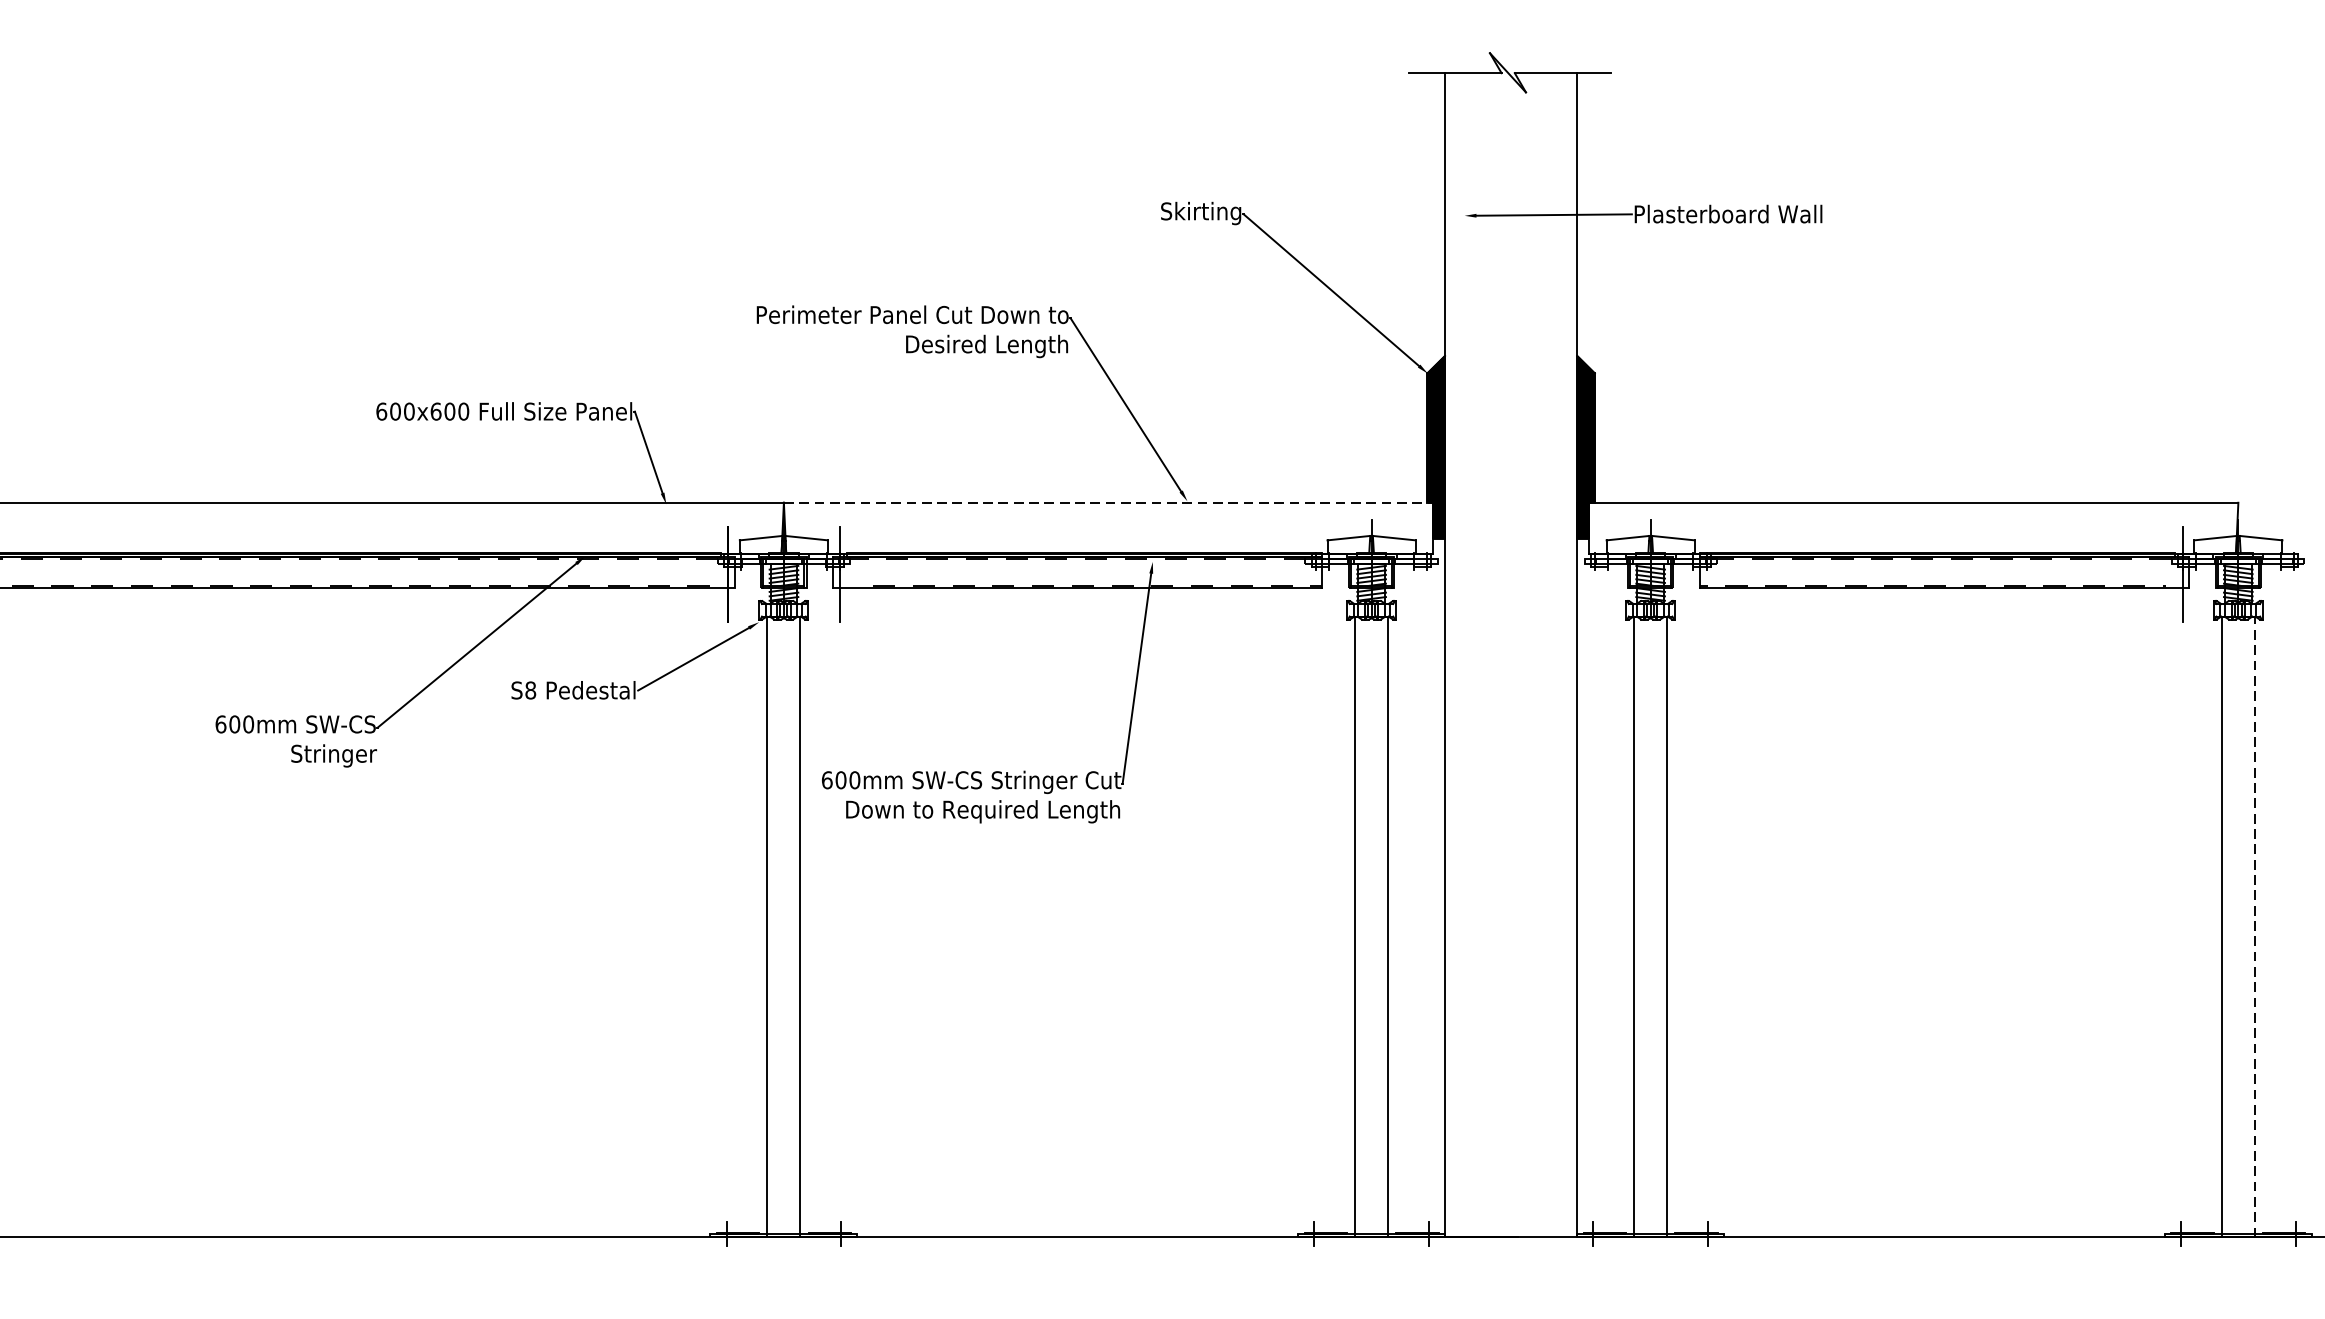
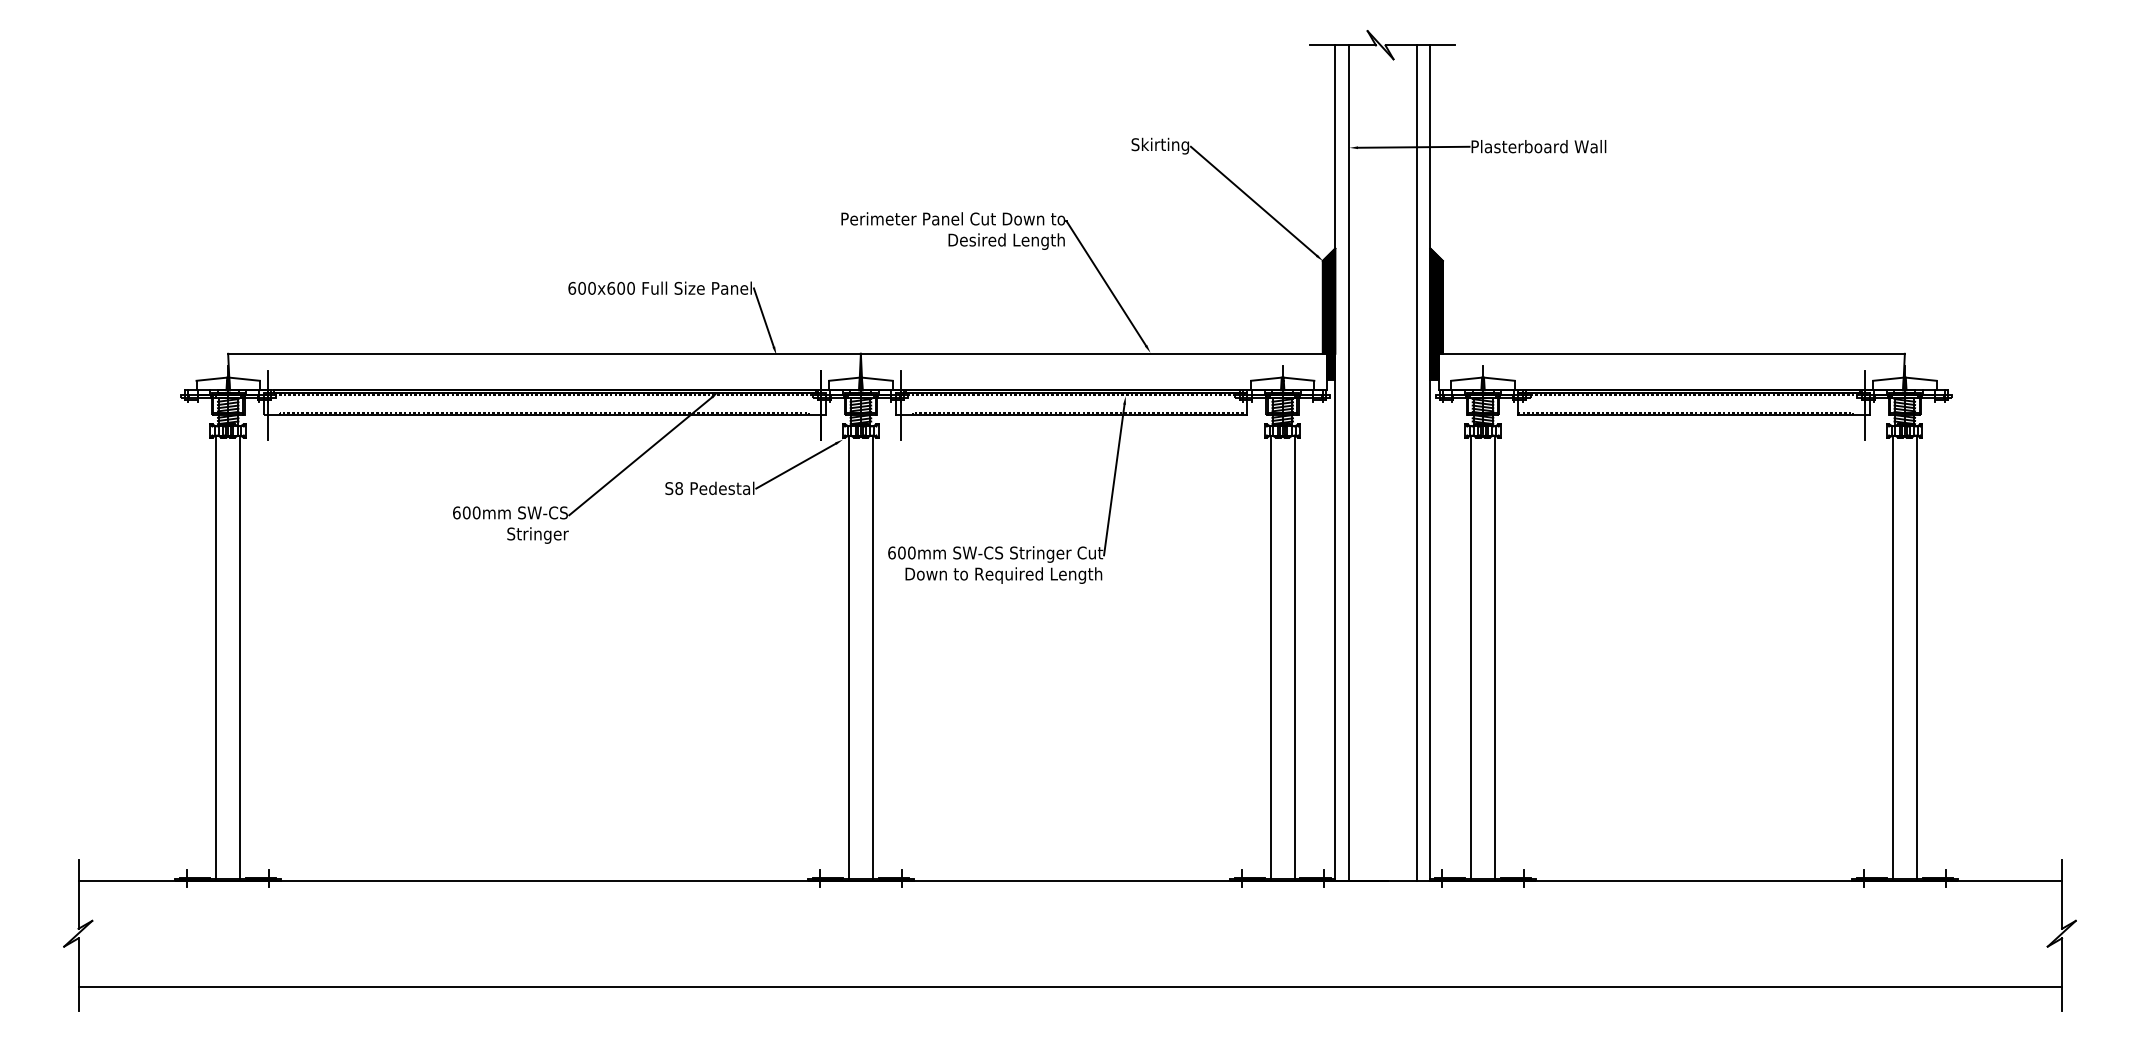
line: (1110, 502) -> (1095, 353), dashed -> solid
line: (1464, 655) -> (1349, 463), added
line: (1557, 655) -> (1416, 463), added
line: (2254, 927) -> (1916, 658), dashed -> solid

